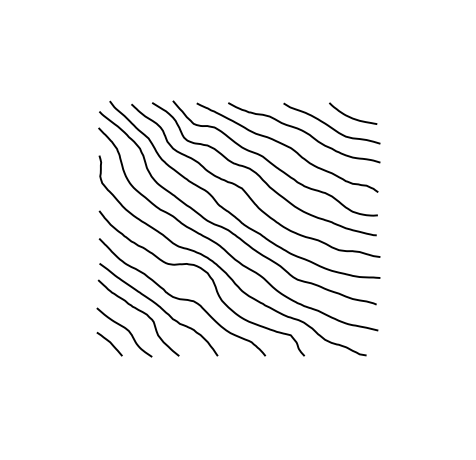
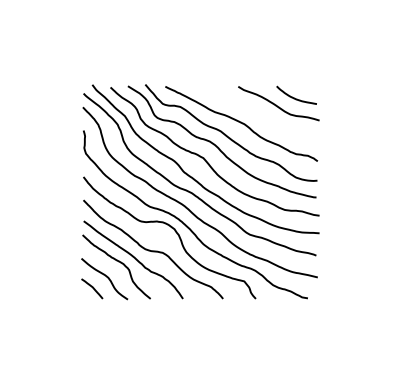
curve: (304, 132) -> (255, 111), removed

